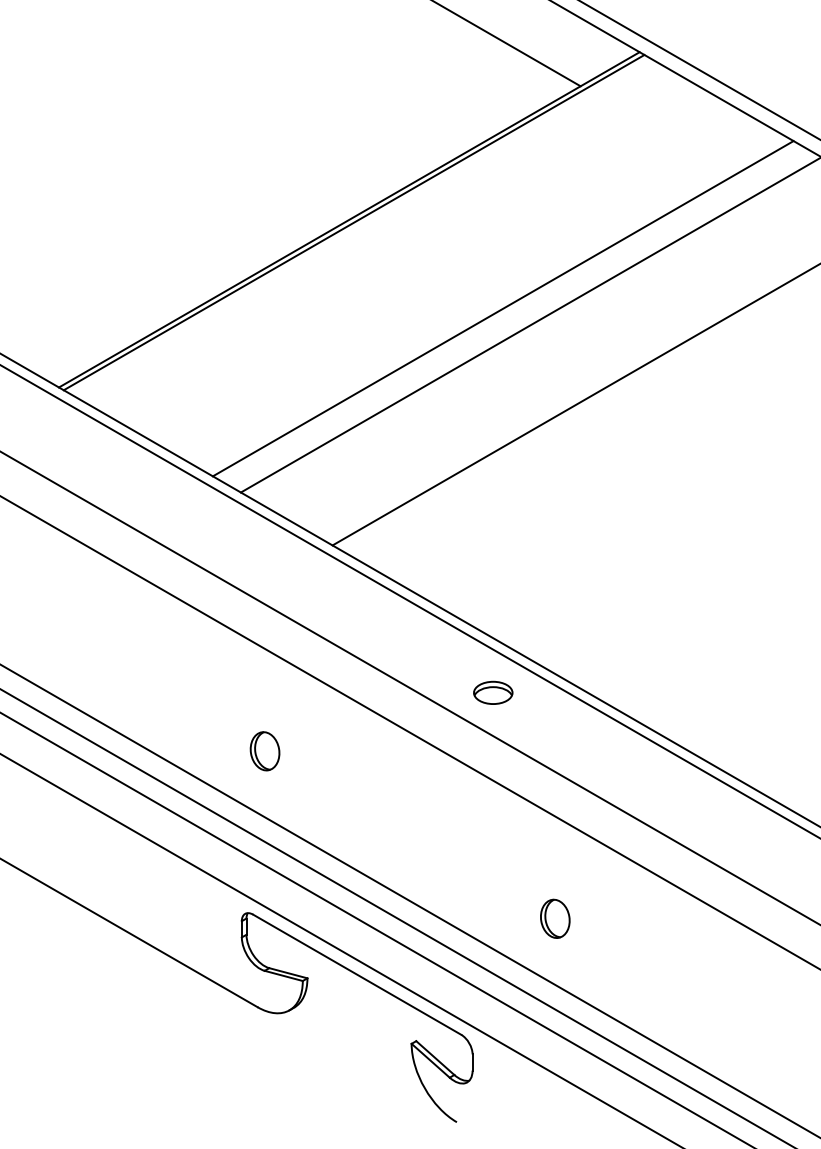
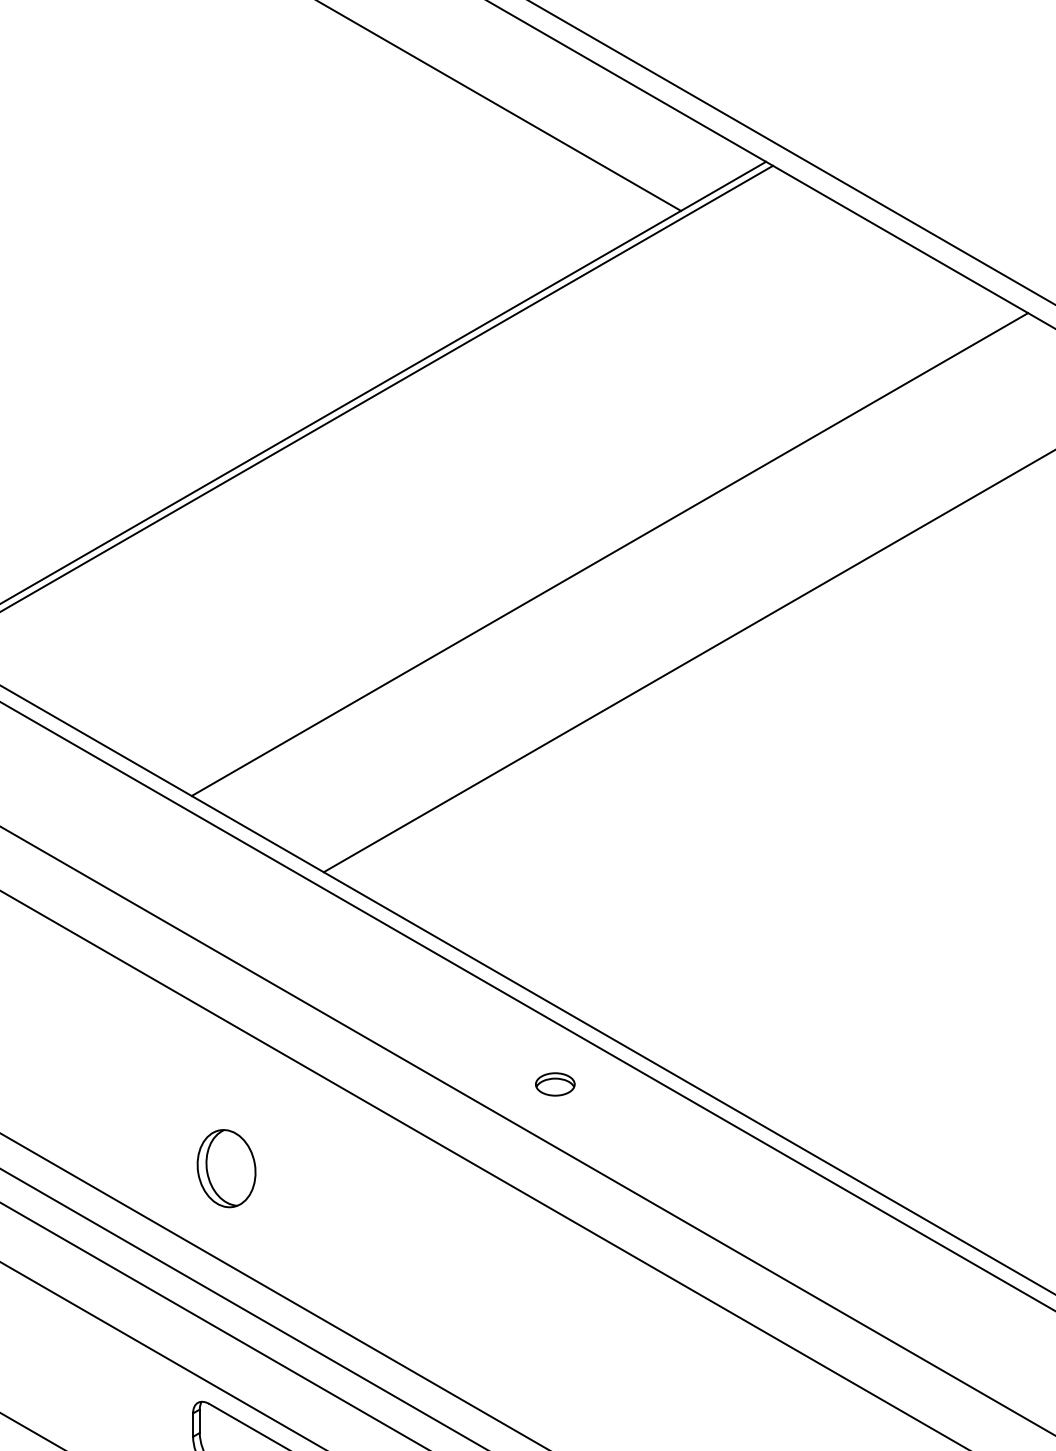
line: (502, 308) -> (568, 530), removed
part: (493, 692) -> (555, 1084), size x0.7
part: (264, 751) -> (225, 1169), size x1.4
part: (555, 918) -> (644, 1409), removed

